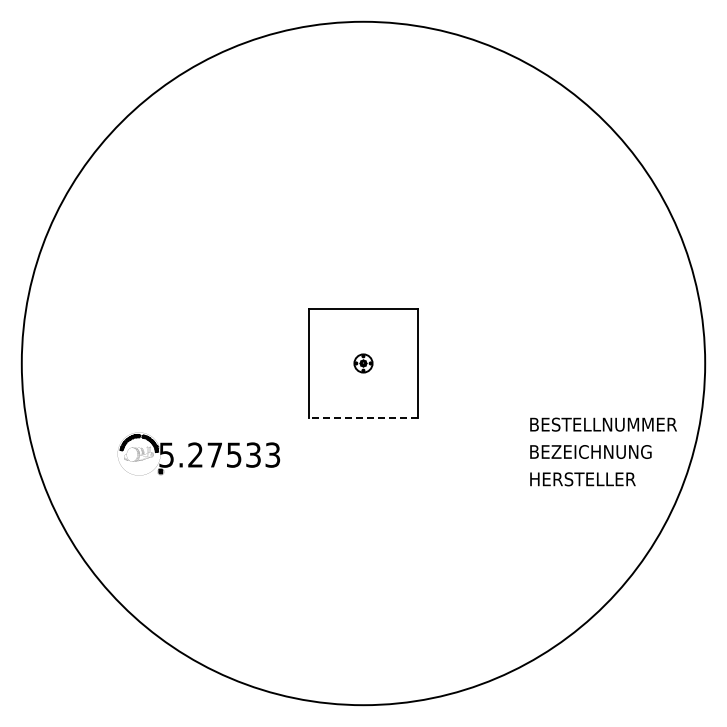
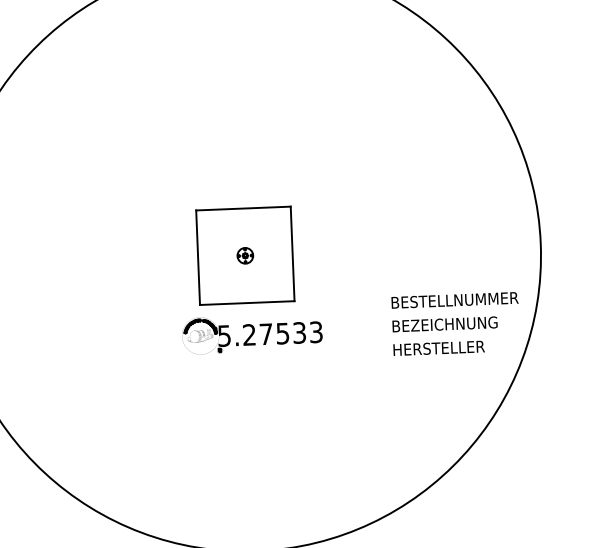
line: (363, 418) -> (247, 303), dashed -> solid
part: (198, 453) -> (251, 333), moved

